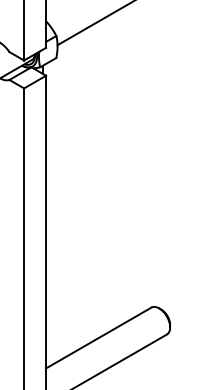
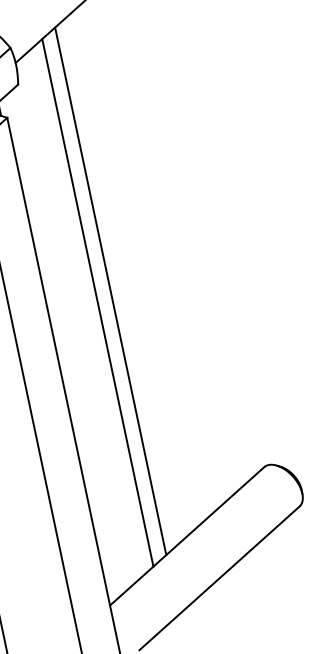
line: (84, 187) -> (110, 290), added
line: (75, 192) -> (97, 302), added

